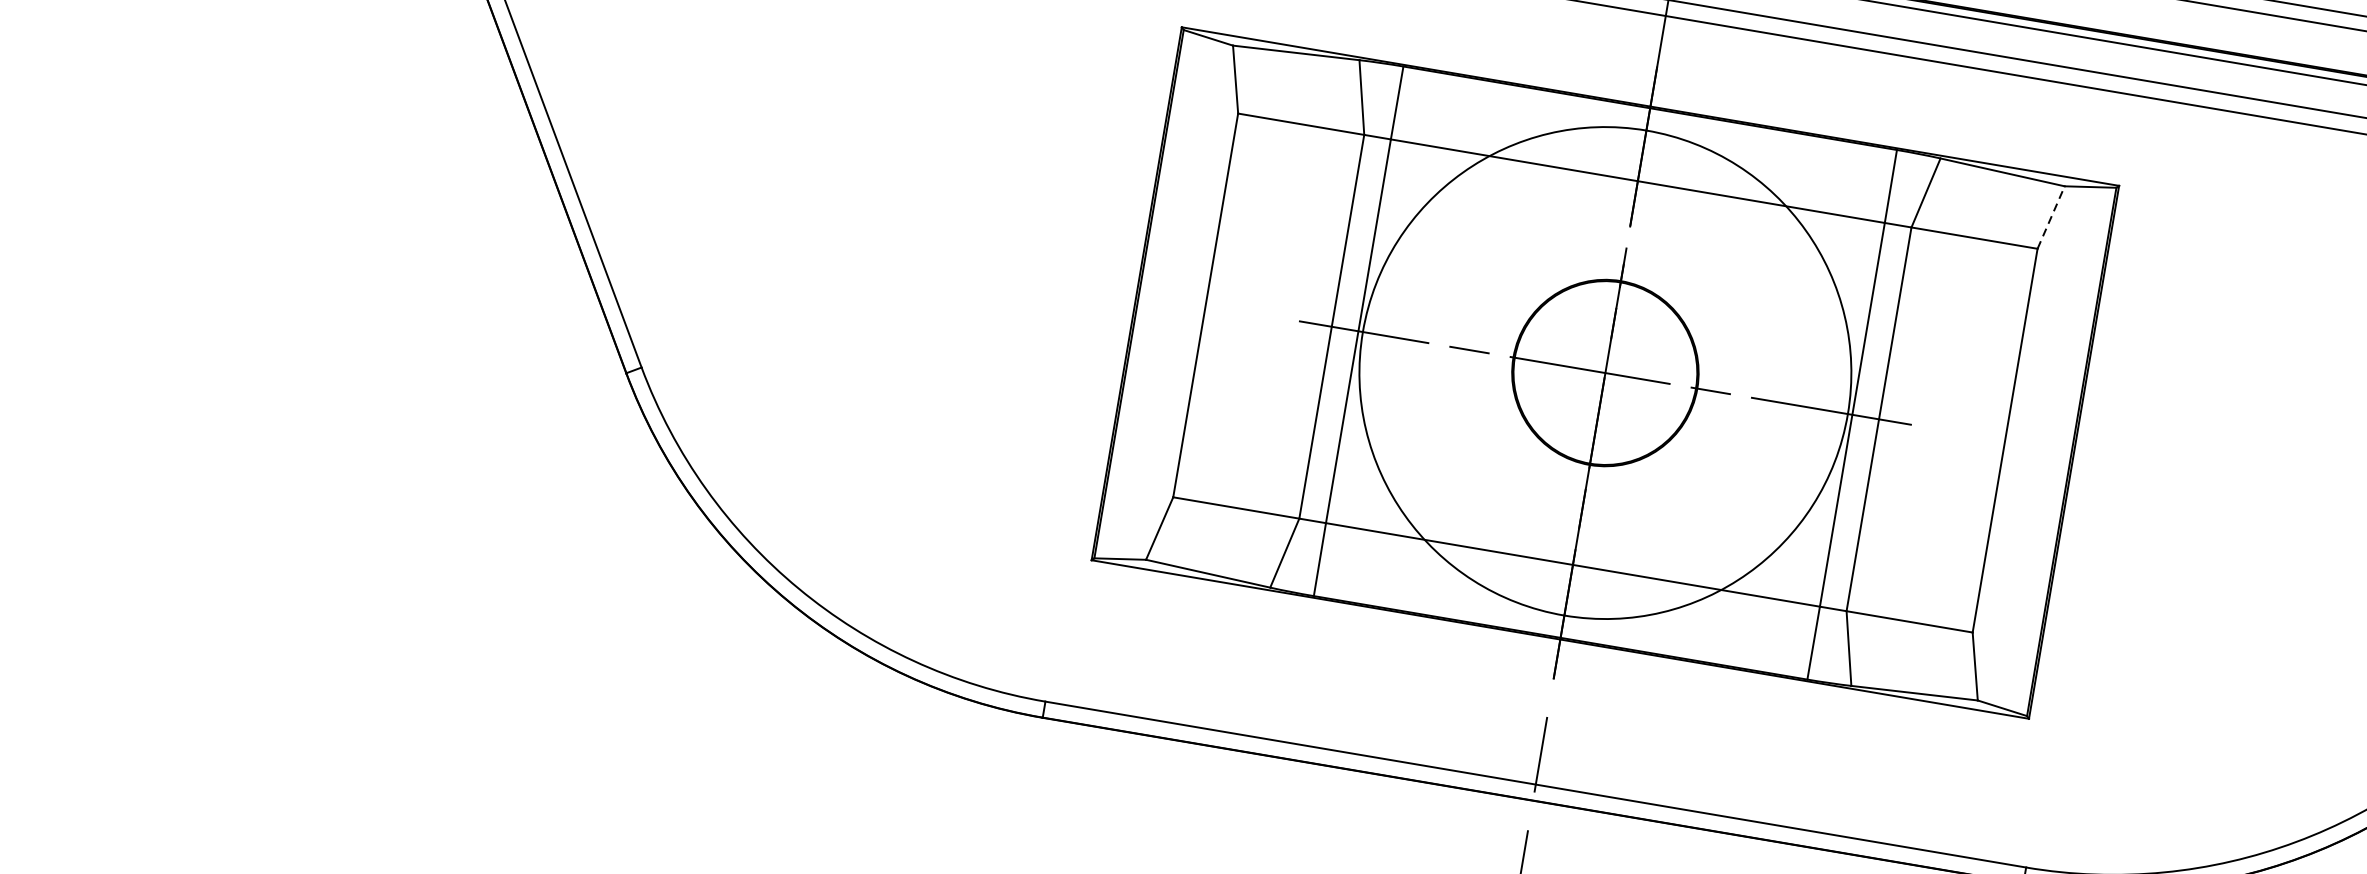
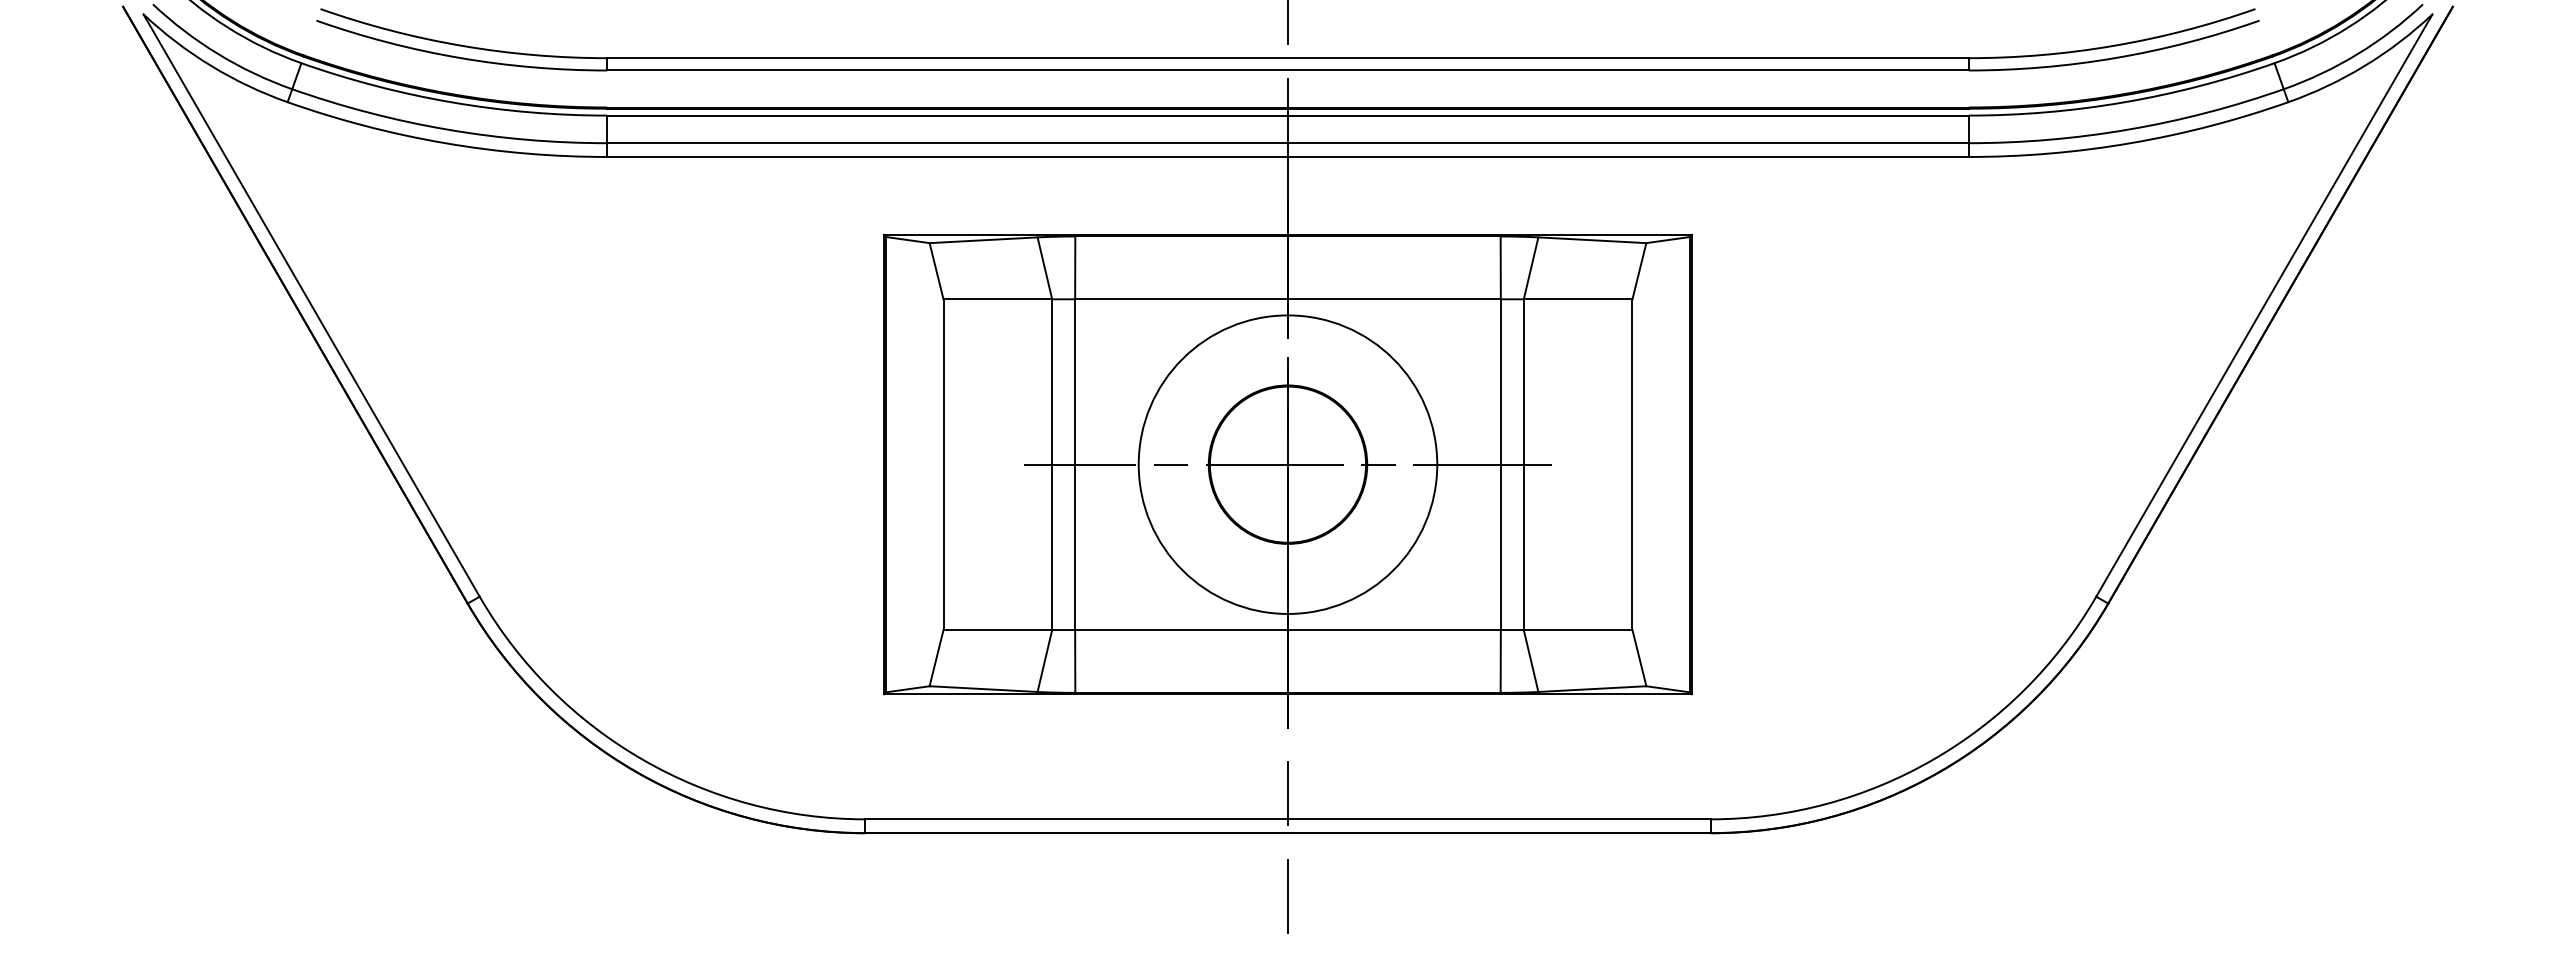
line: (2051, 217) -> (1639, 271), dashed -> solid
circle: (1604, 372) -> (1287, 464), size x0.71

